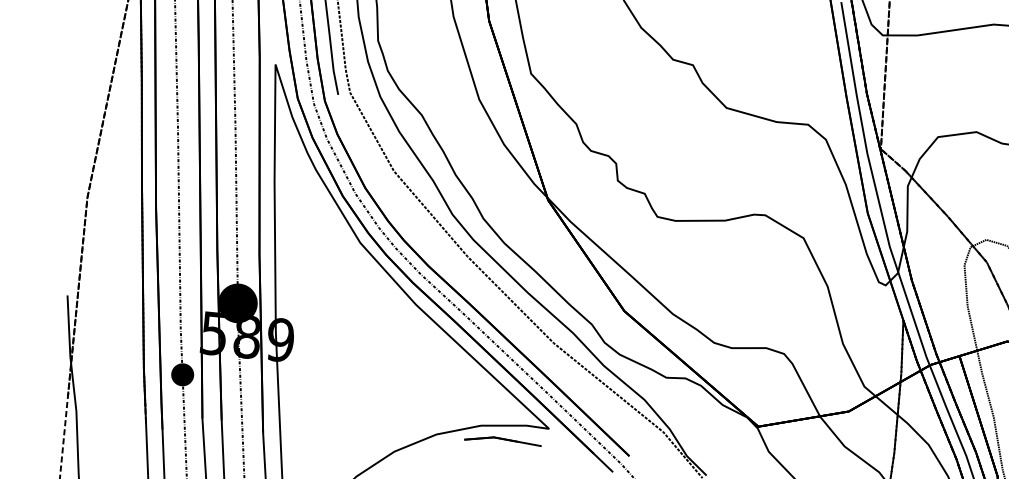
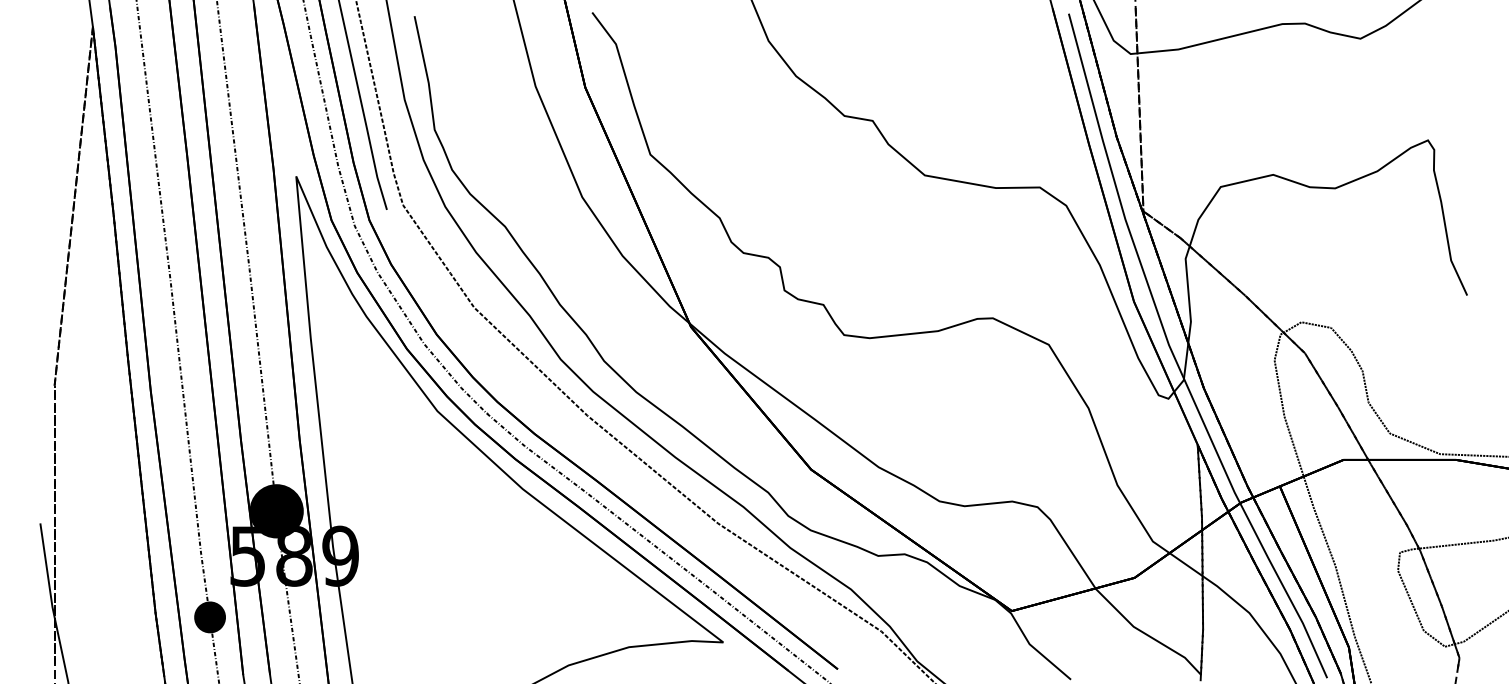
part: (503, 440) -> (661, 664), removed

